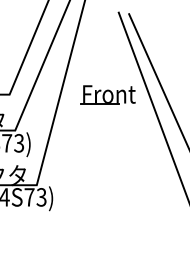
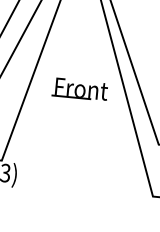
part: (107, 94) -> (79, 89), moved

